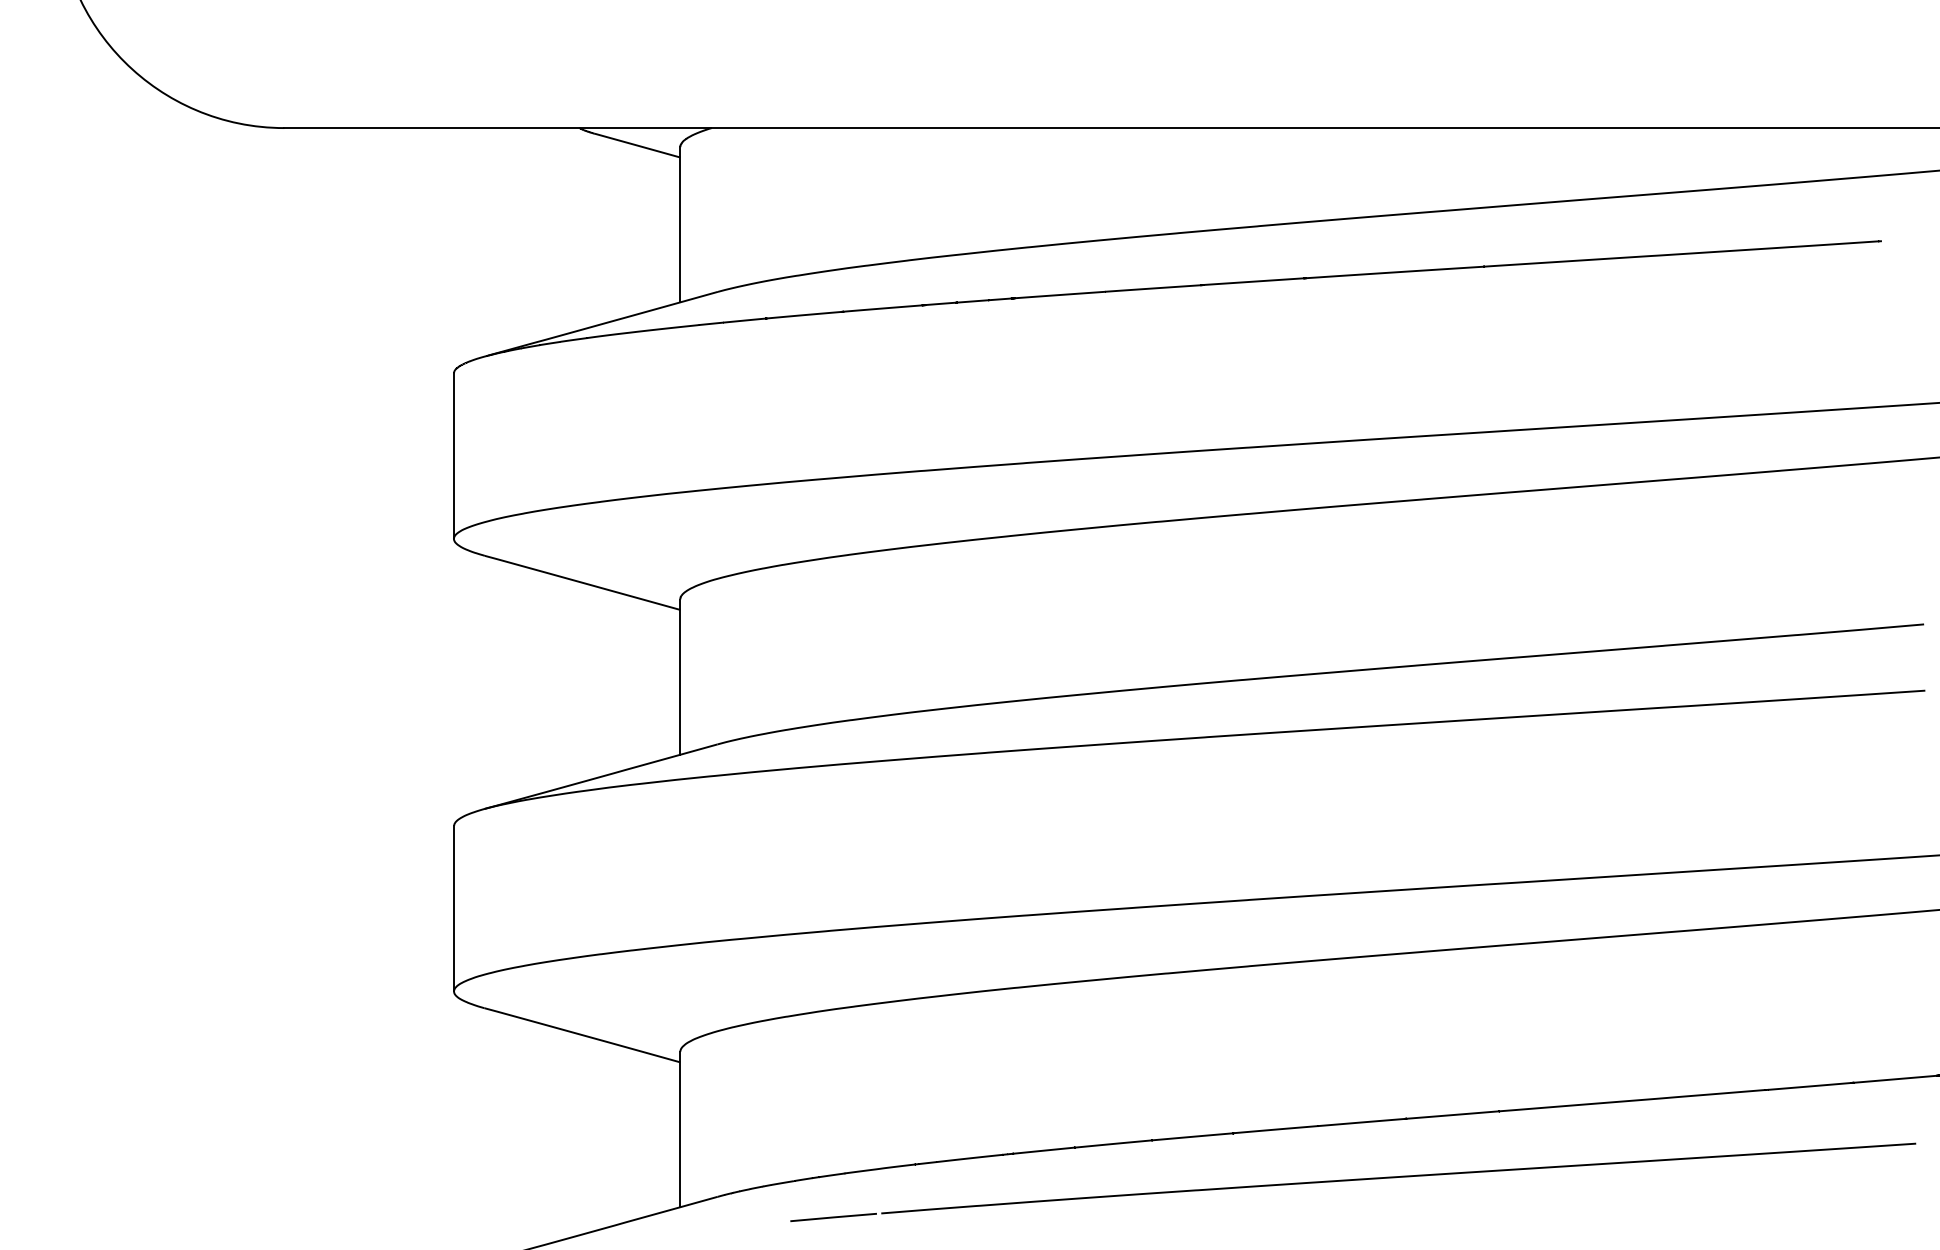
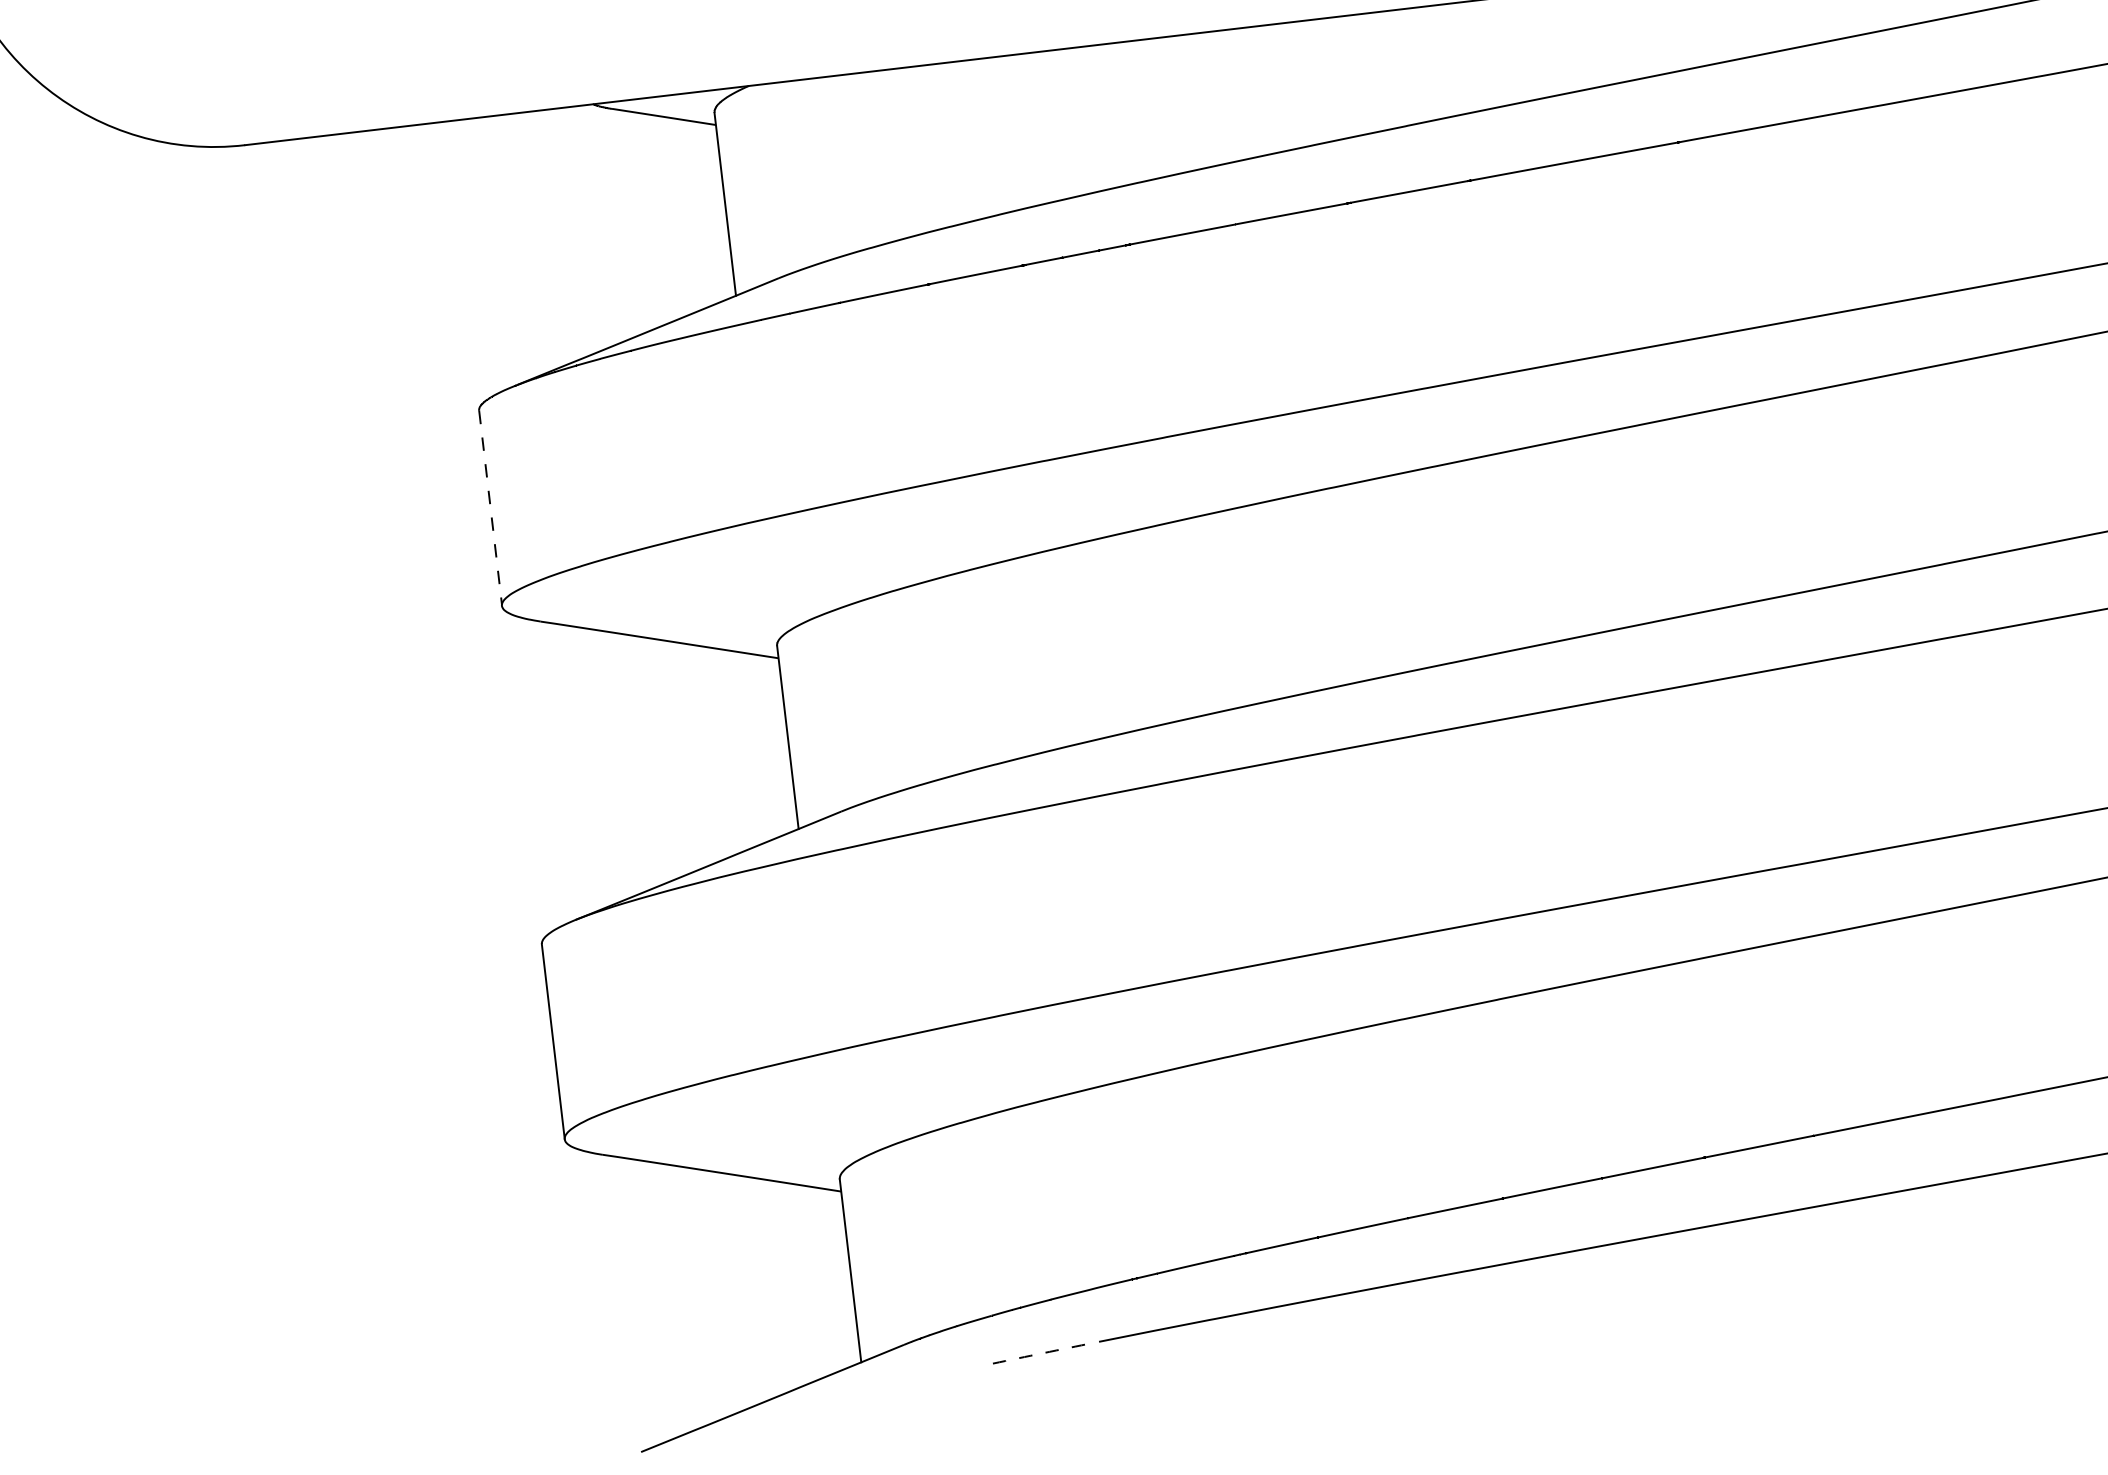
line: (454, 456) -> (491, 508), solid -> dashed
line: (833, 1217) -> (1043, 1353), solid -> dashed

